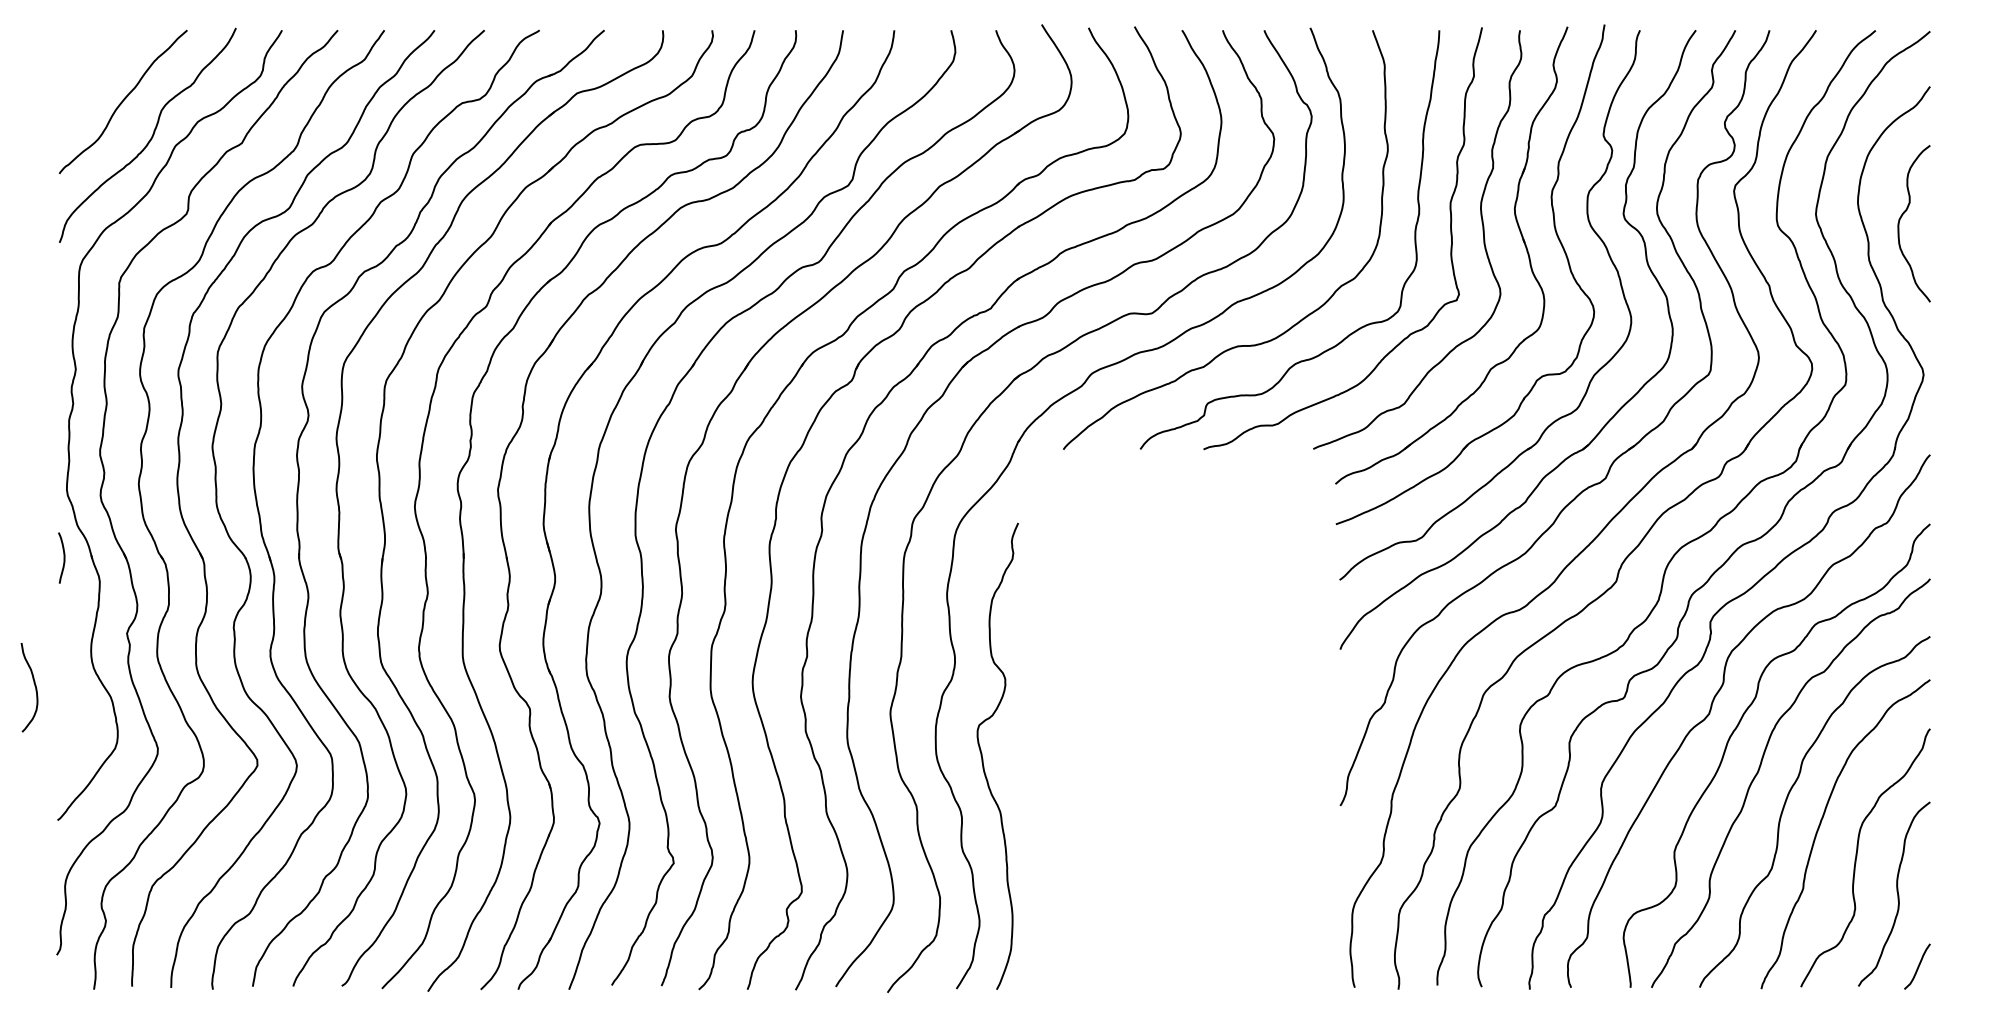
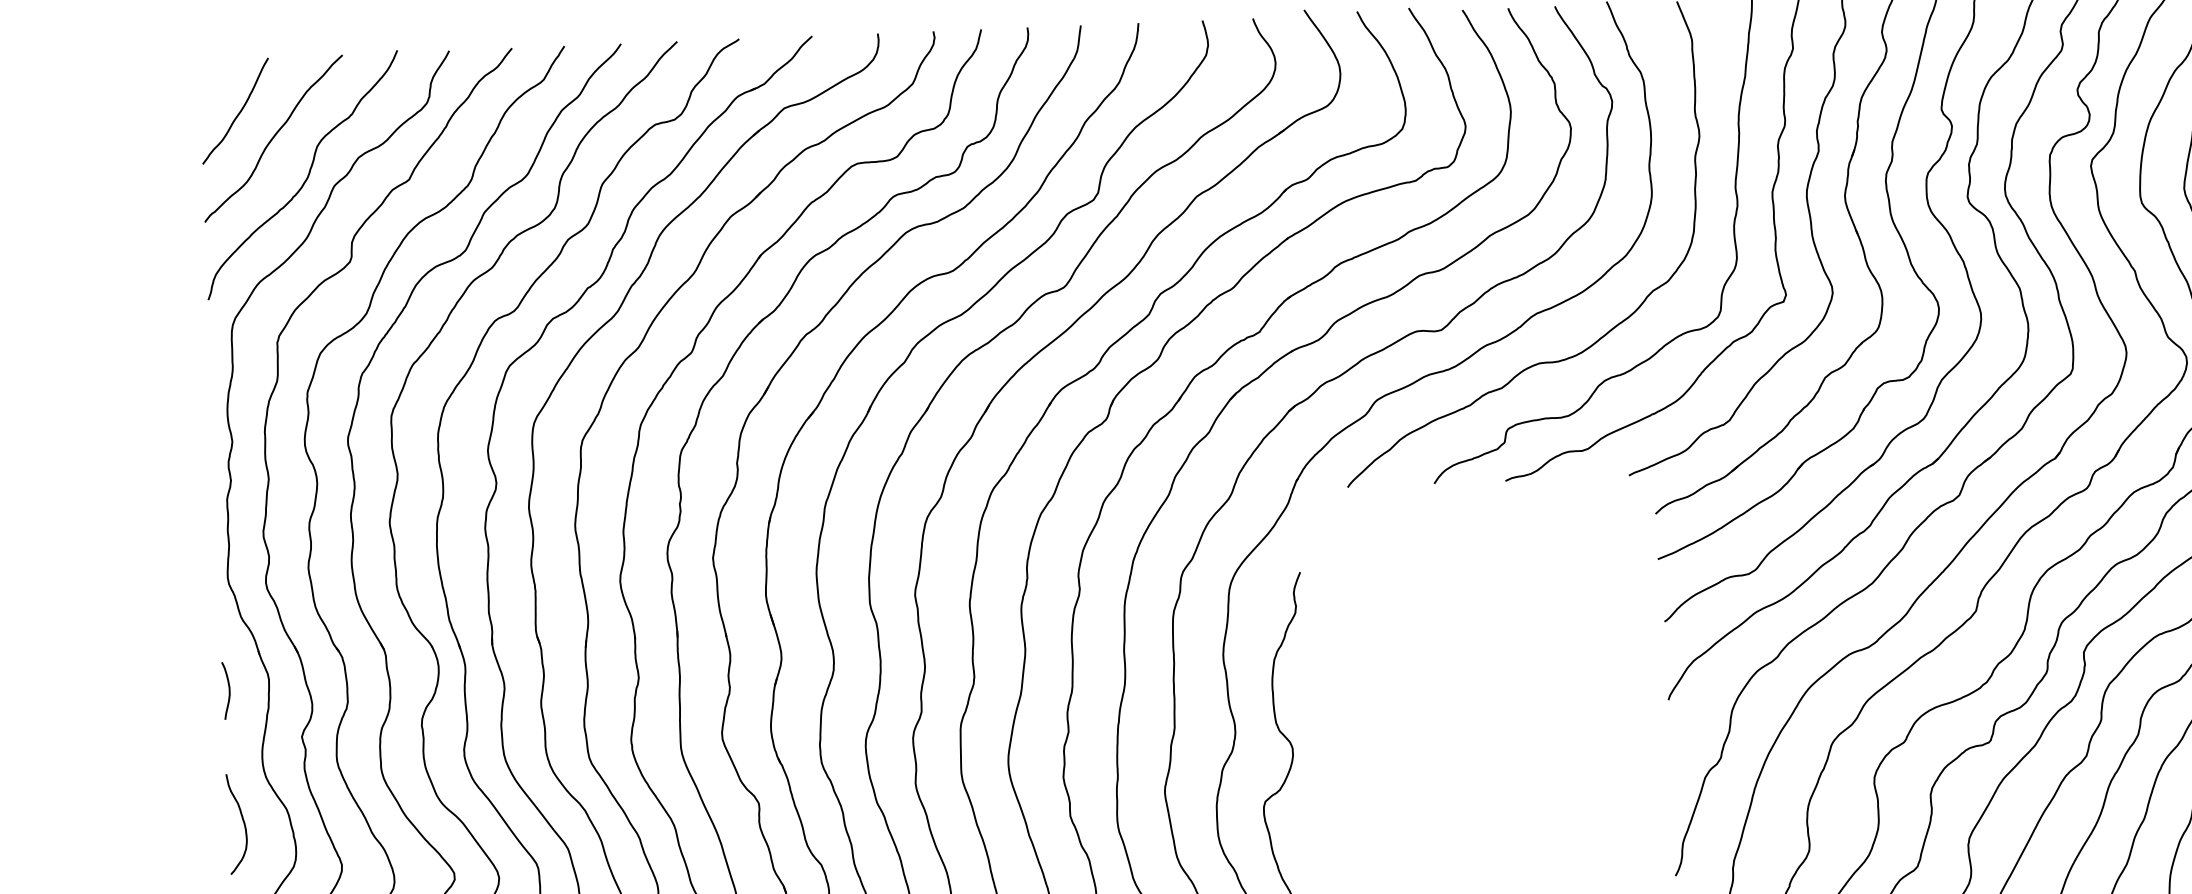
curve: (92, 78) -> (237, 113), added
curve: (63, 557) -> (228, 690), moved
curve: (34, 686) -> (242, 822), moved

